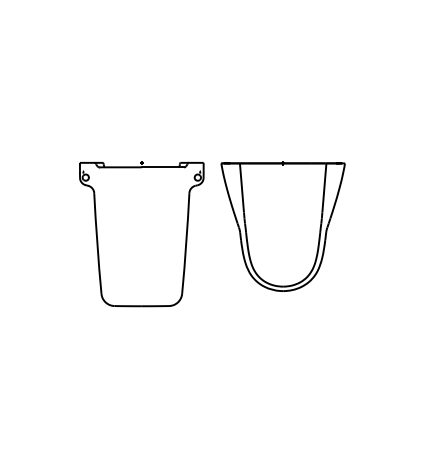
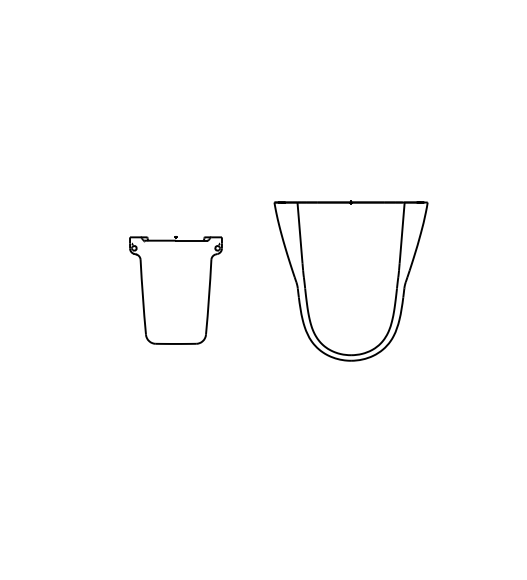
part: (141, 234) -> (175, 290), size x0.6

